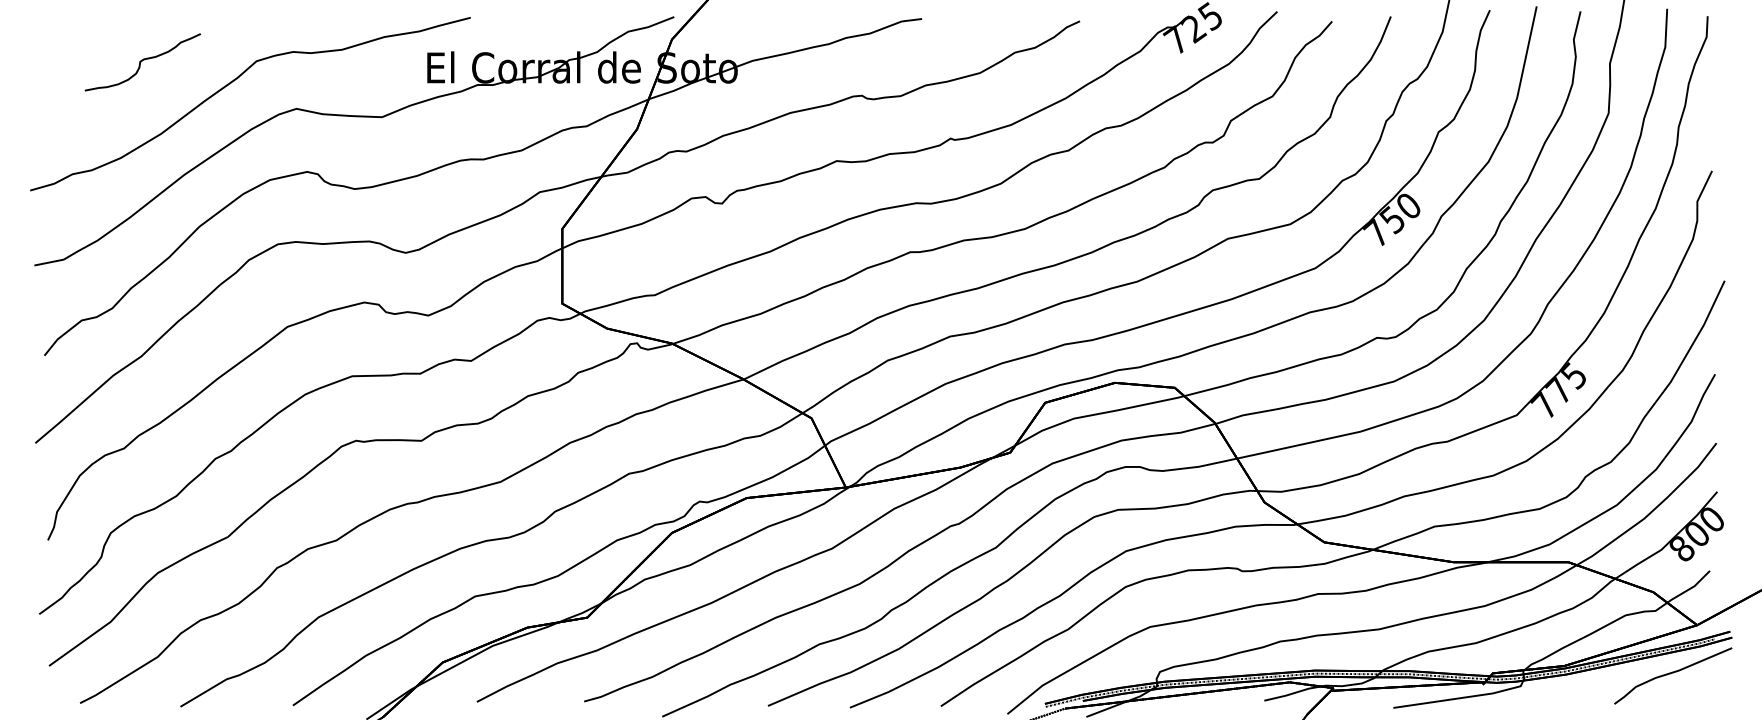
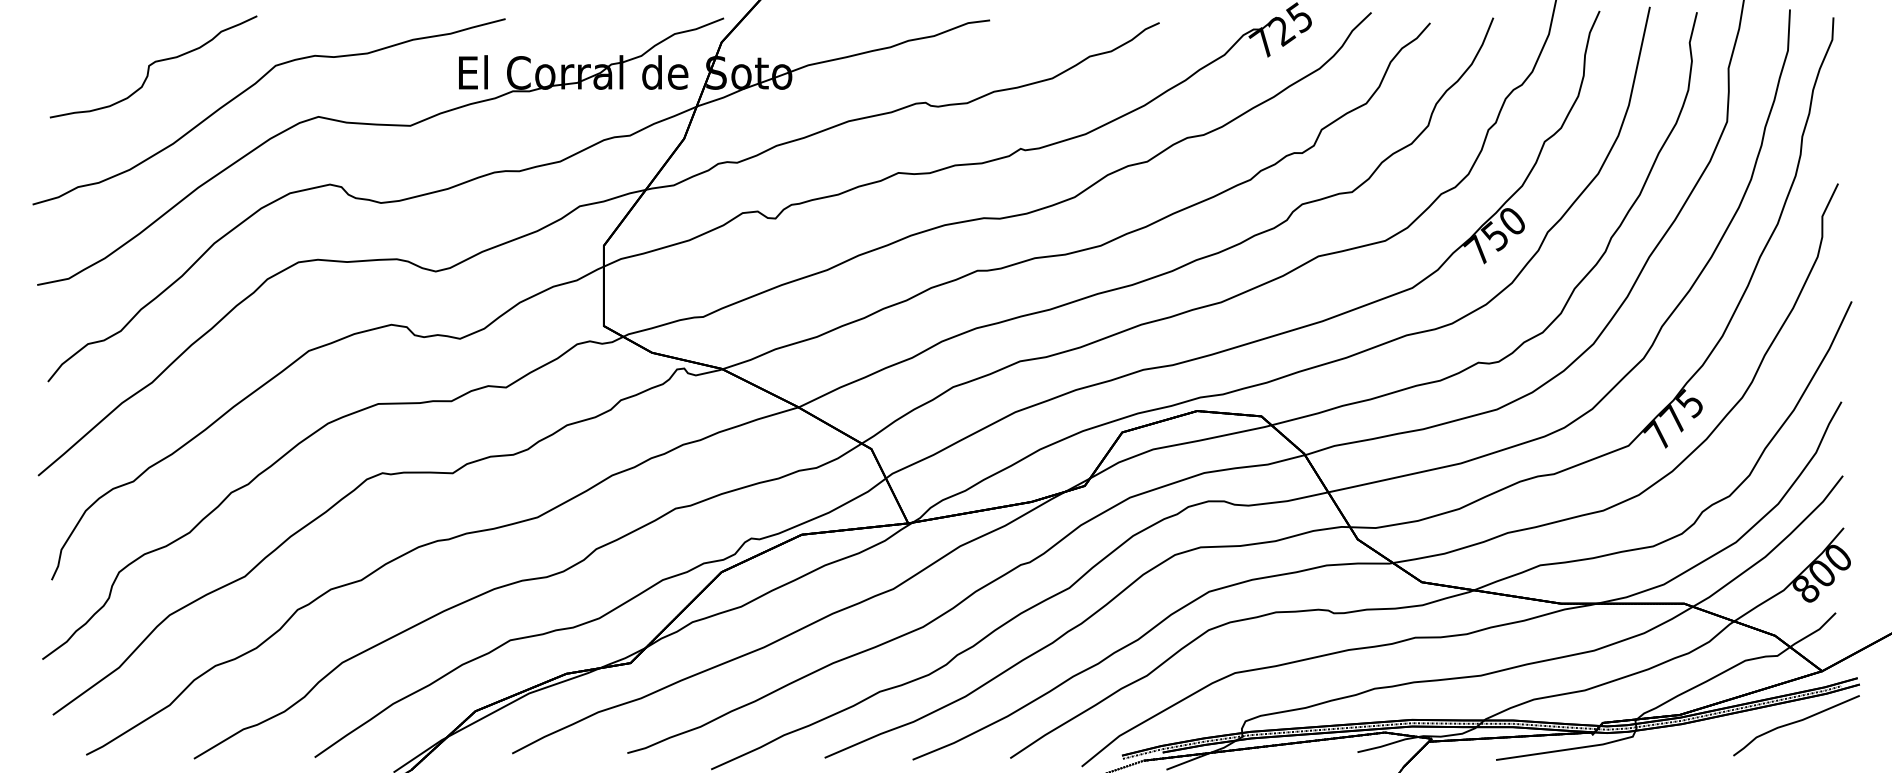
part: (142, 61) -> (153, 66), size x1.67

